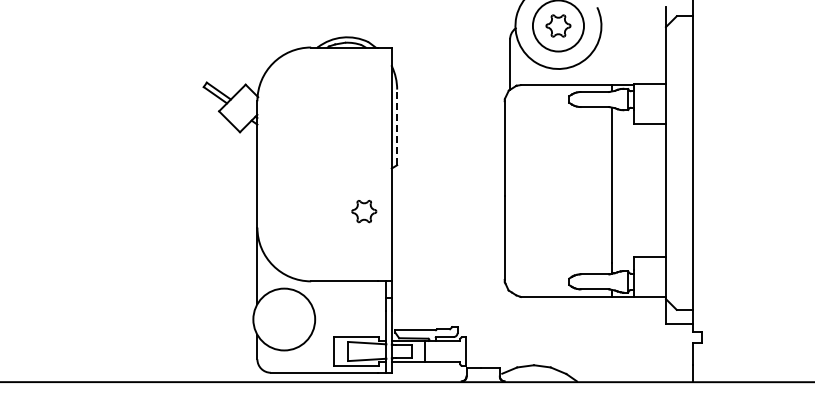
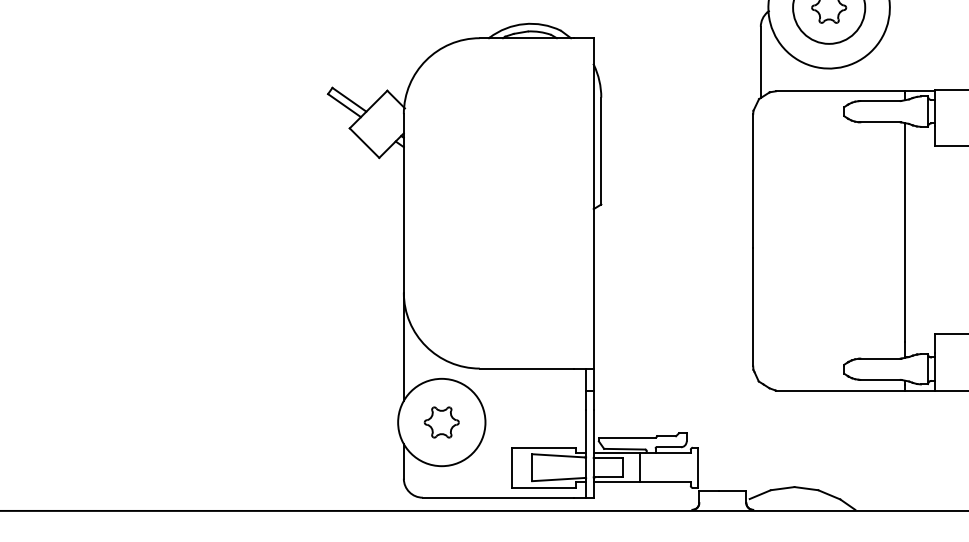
line: (397, 127) -> (601, 151), dashed -> solid
part: (364, 211) -> (442, 422), moved

